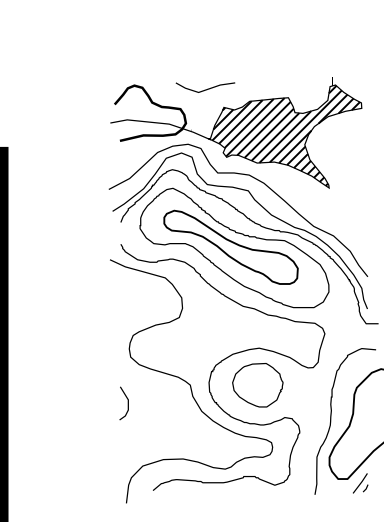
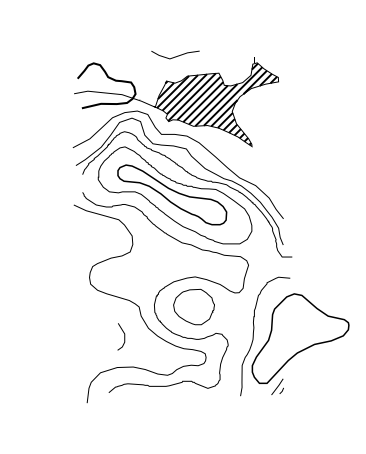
curve: (205, 89) -> (175, 56), moved
line: (128, 403) -> (124, 336), moved

